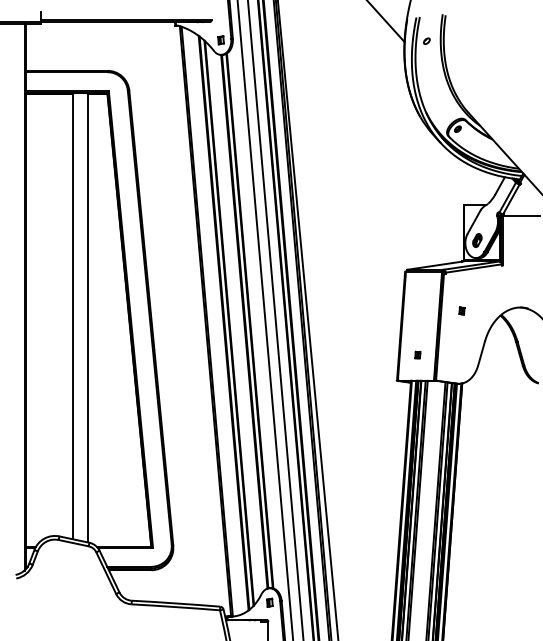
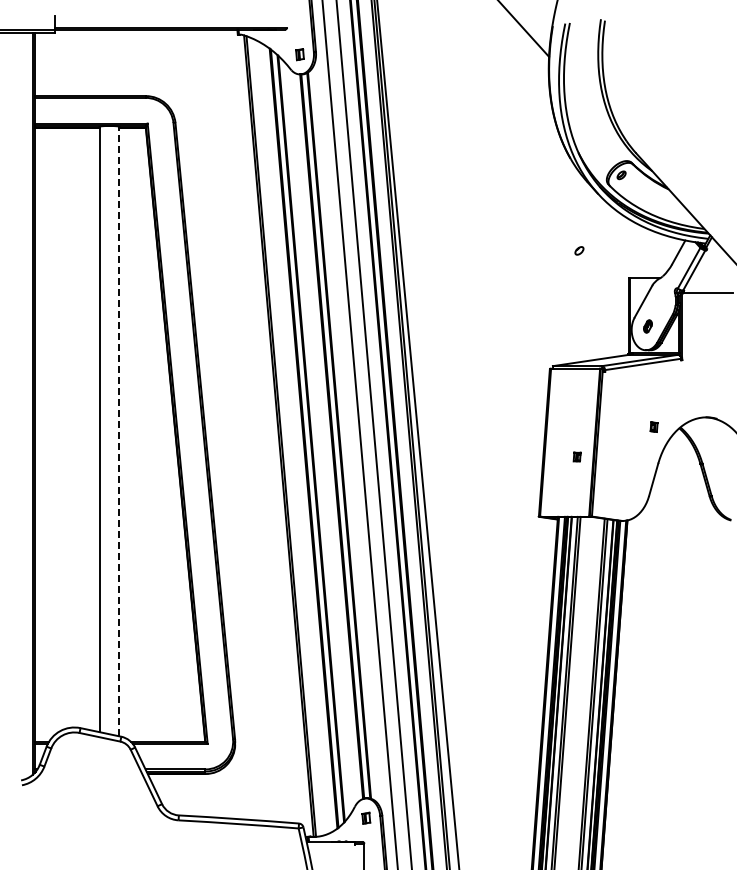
part: (426, 40) -> (579, 250), moved
part: (477, 240) -> (647, 326), size x0.7
part: (461, 310) -> (653, 426), moved
line: (88, 317) -> (119, 431), solid -> dashed
part: (417, 354) -> (576, 456), moved

